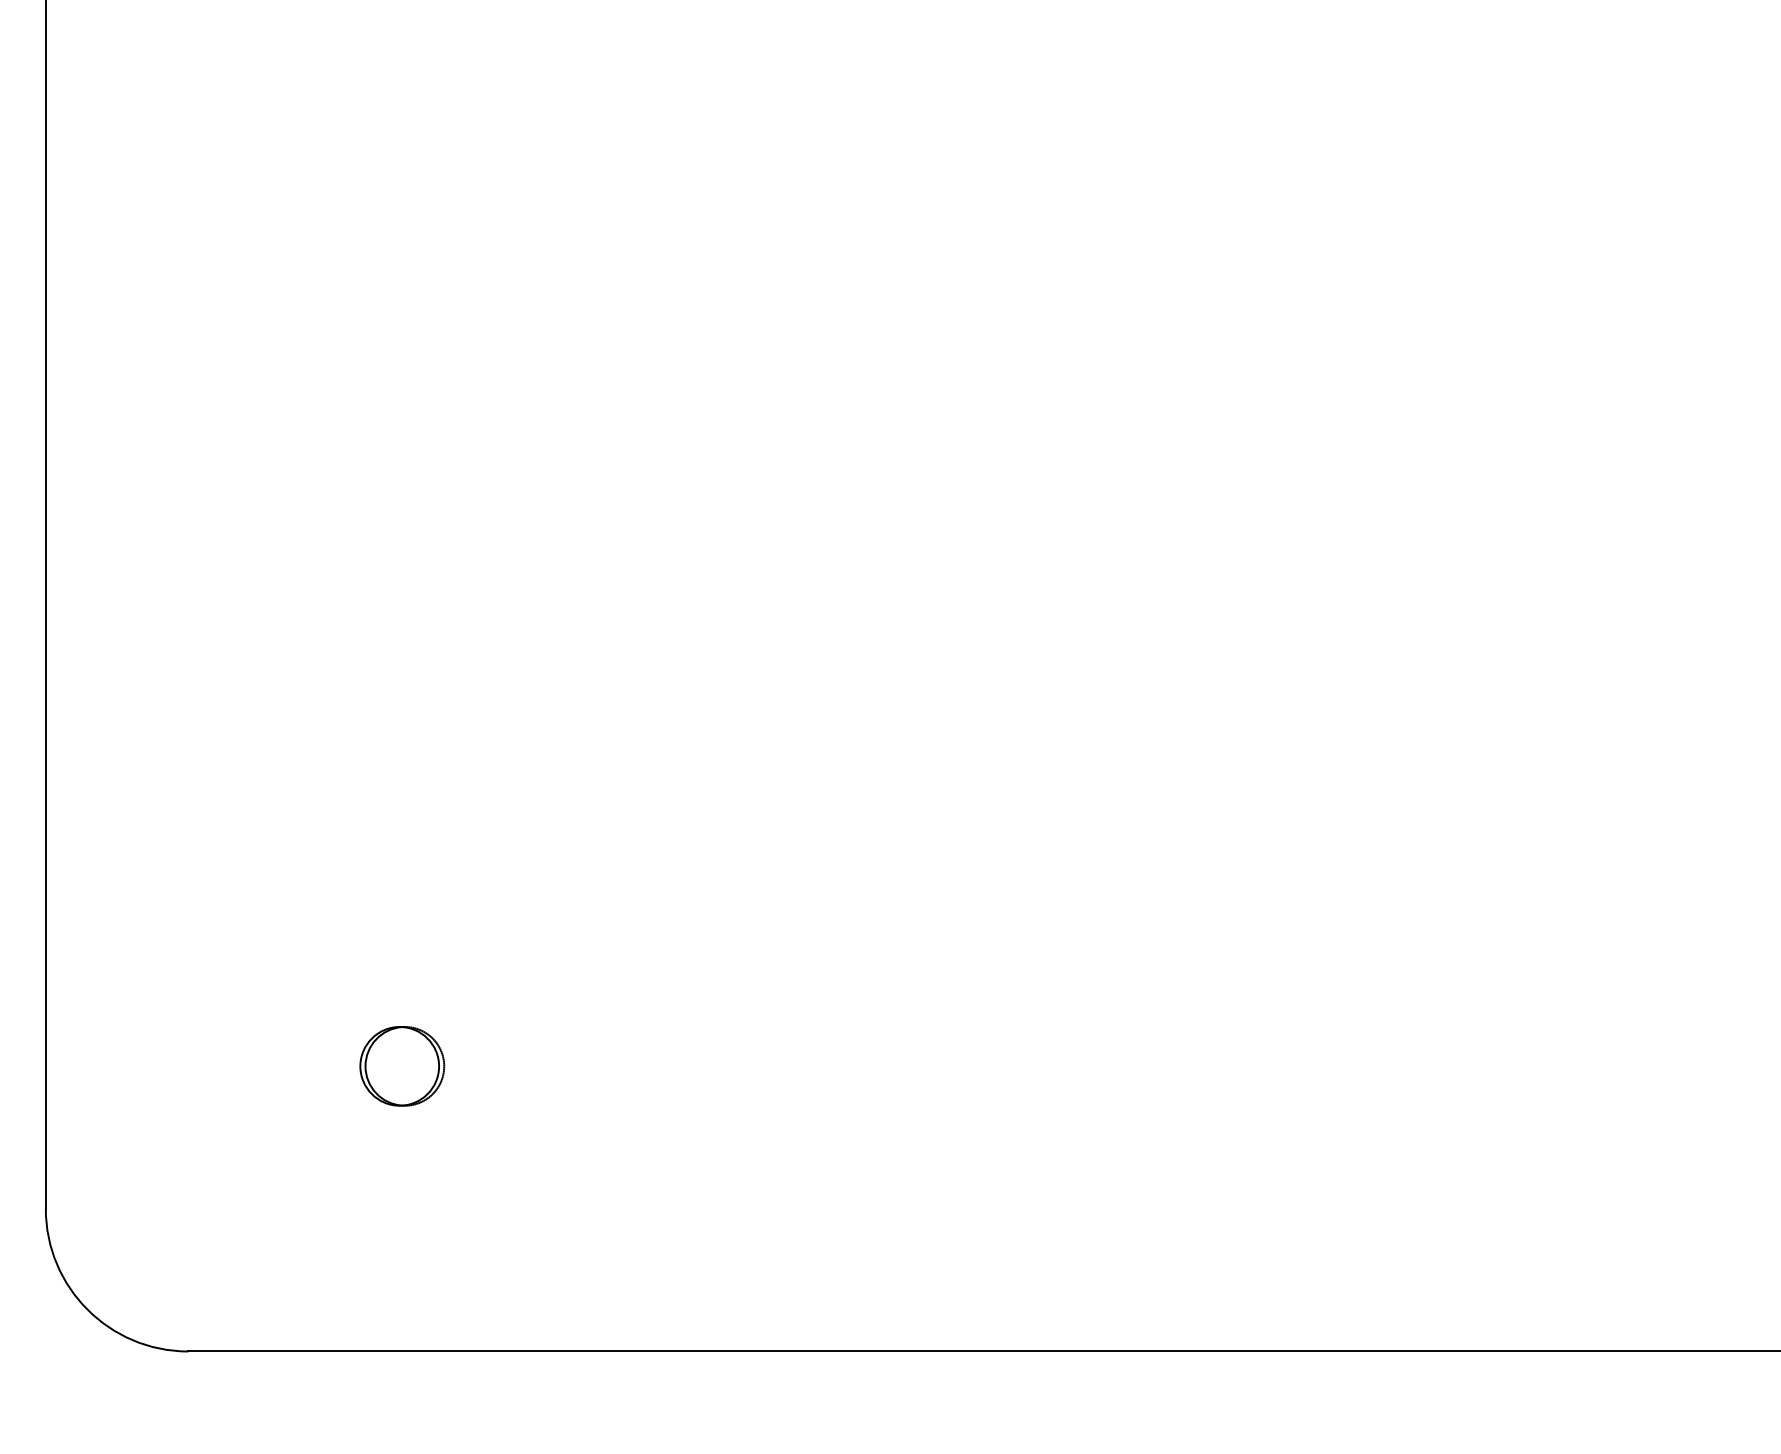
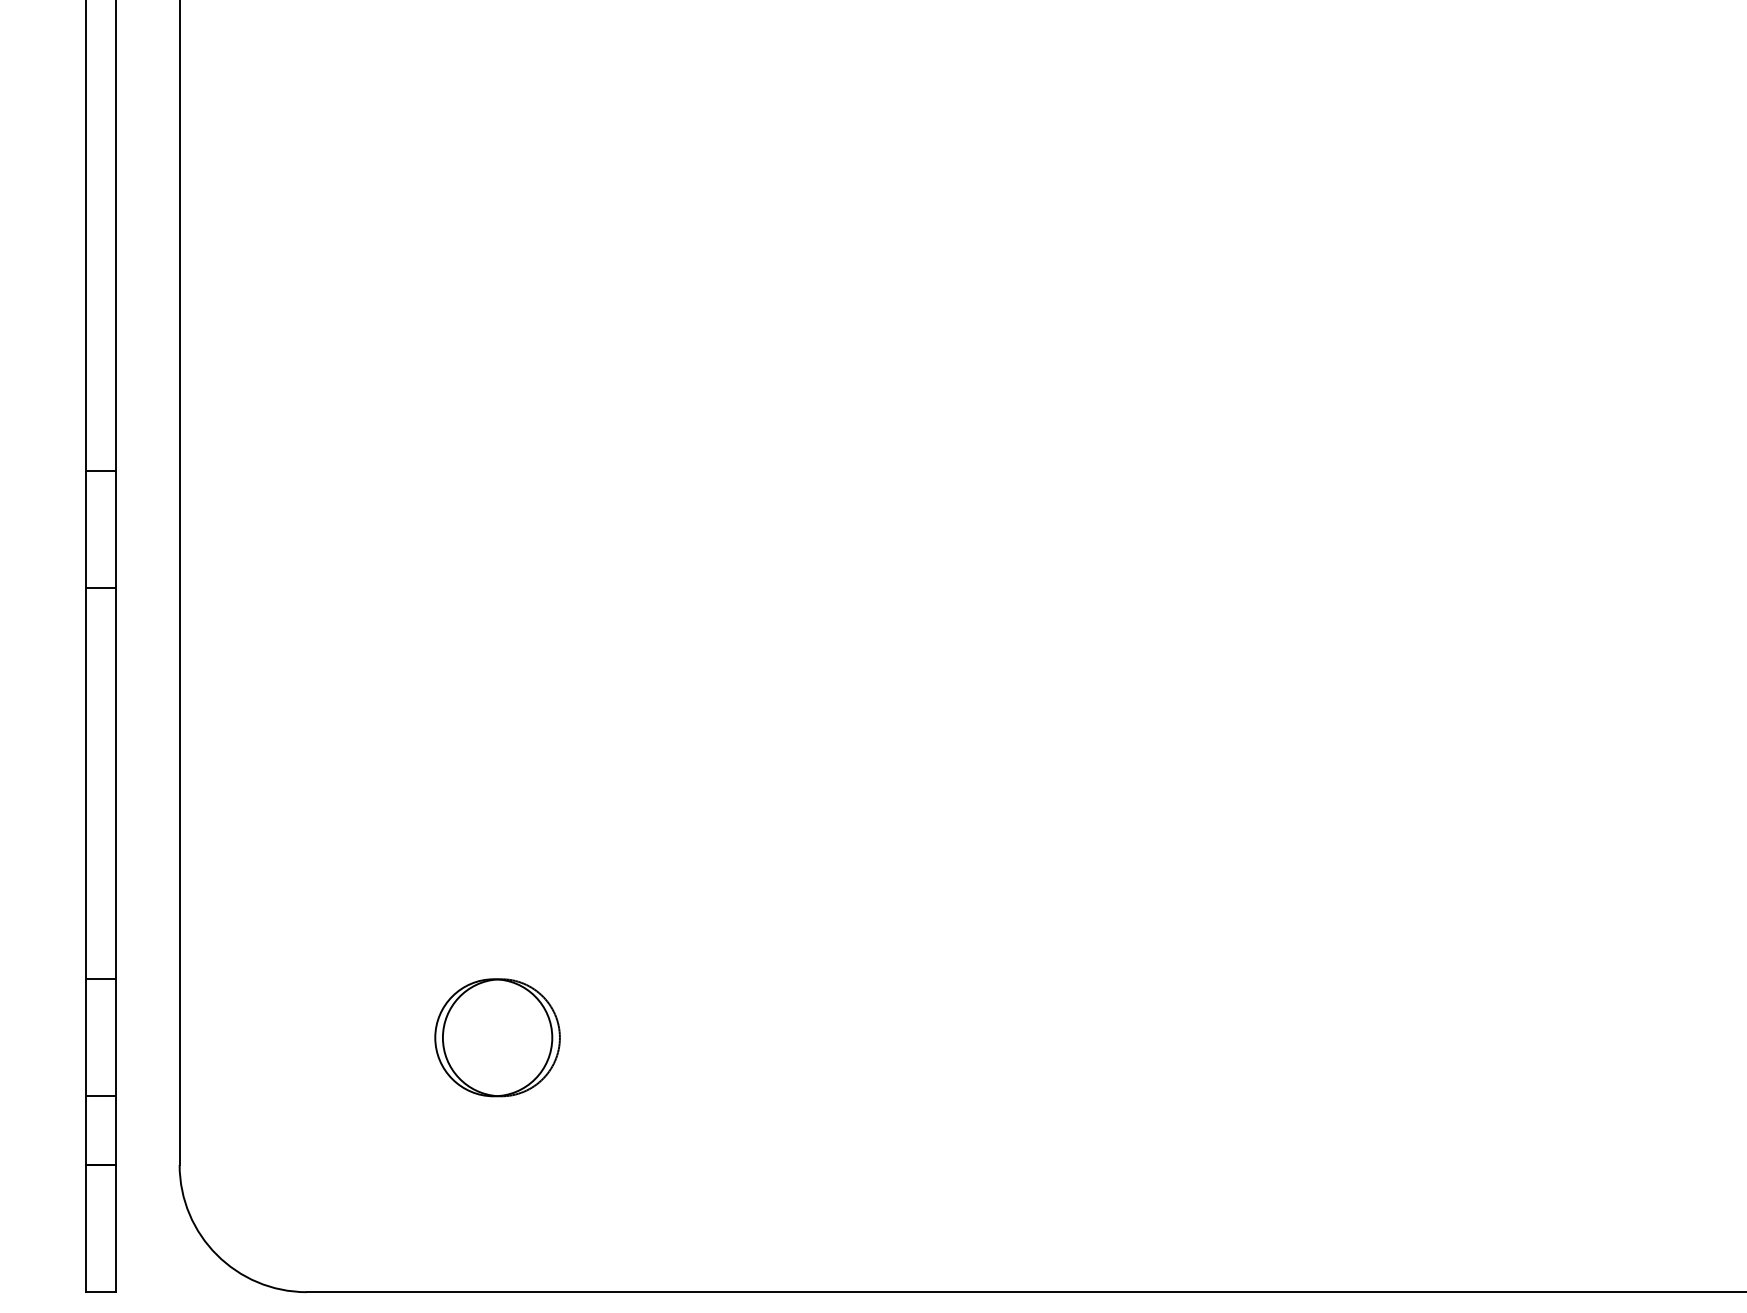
part: (402, 1065) -> (497, 1037), size x1.67

